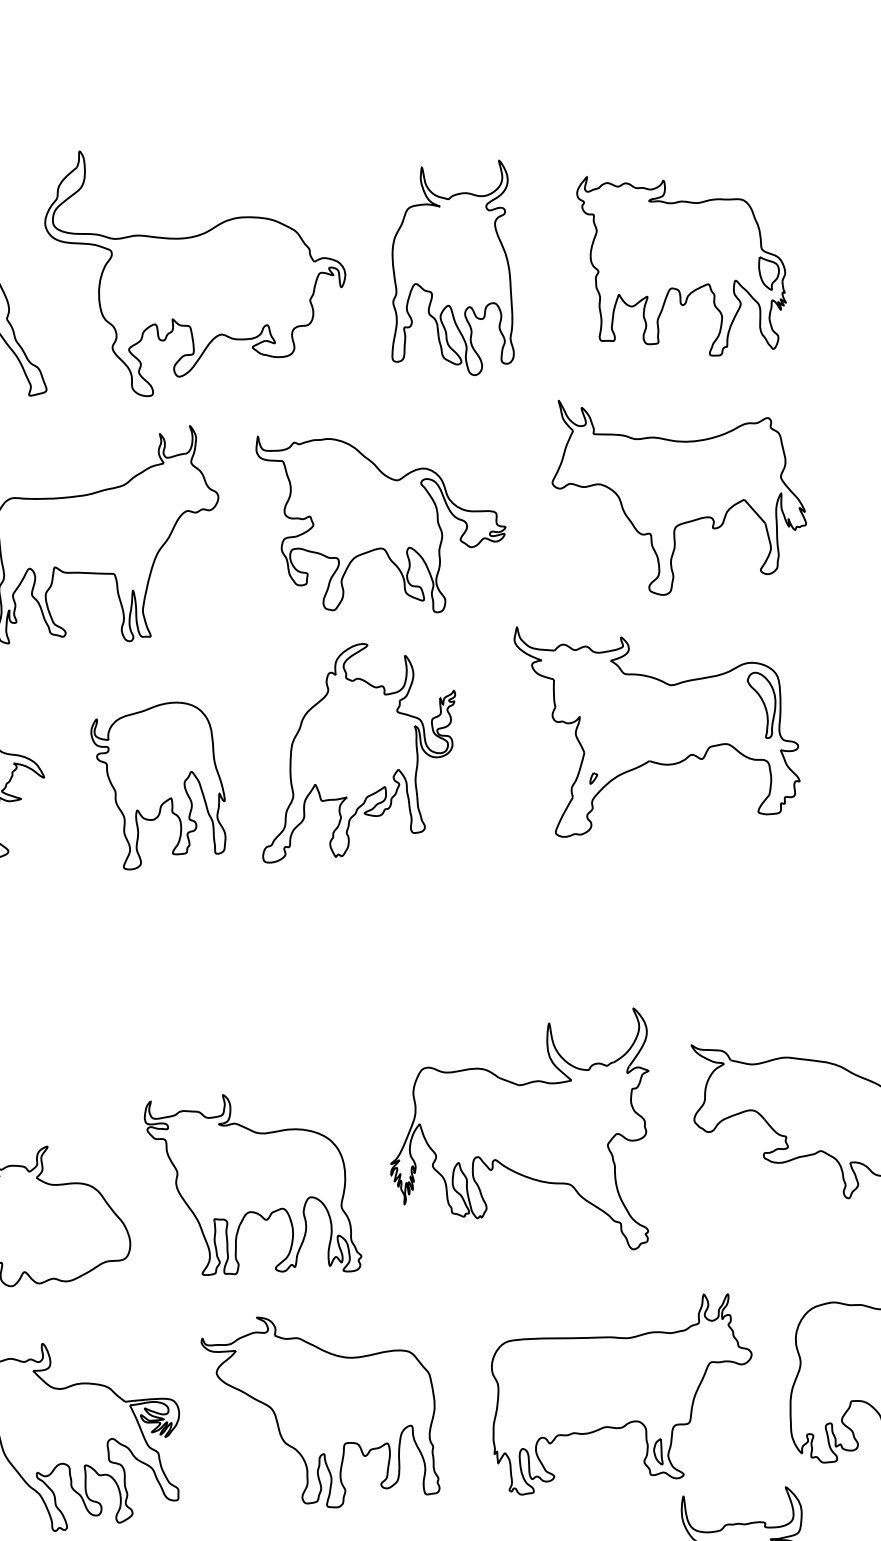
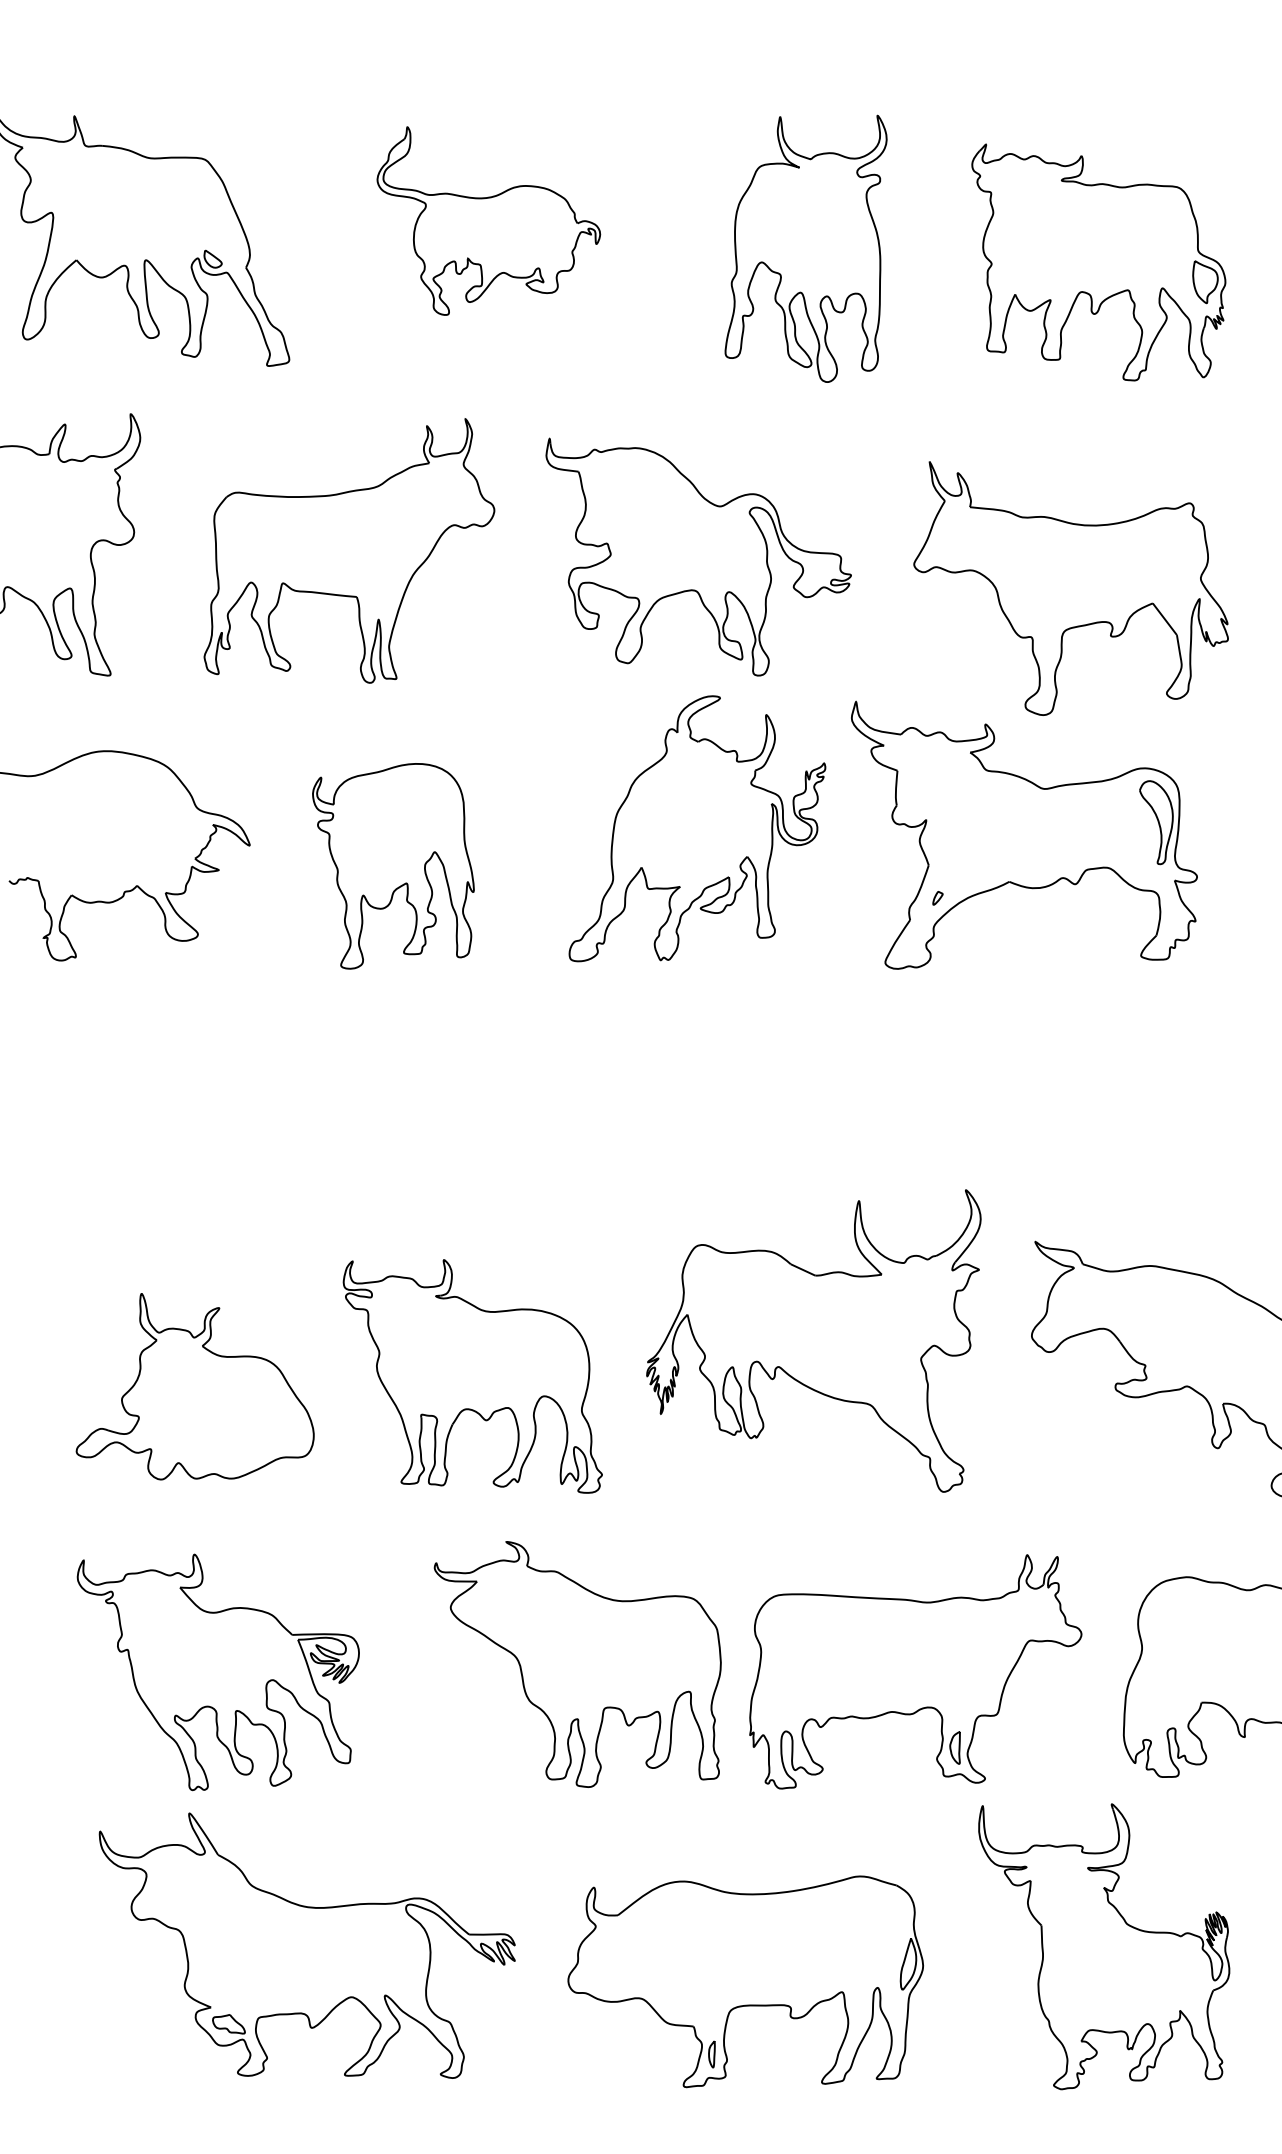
part: (196, 267) -> (488, 220), size x0.6
part: (678, 492) -> (1070, 588), moved
part: (357, 750) -> (697, 828), moved
part: (320, 1410) -> (577, 1664), moved

